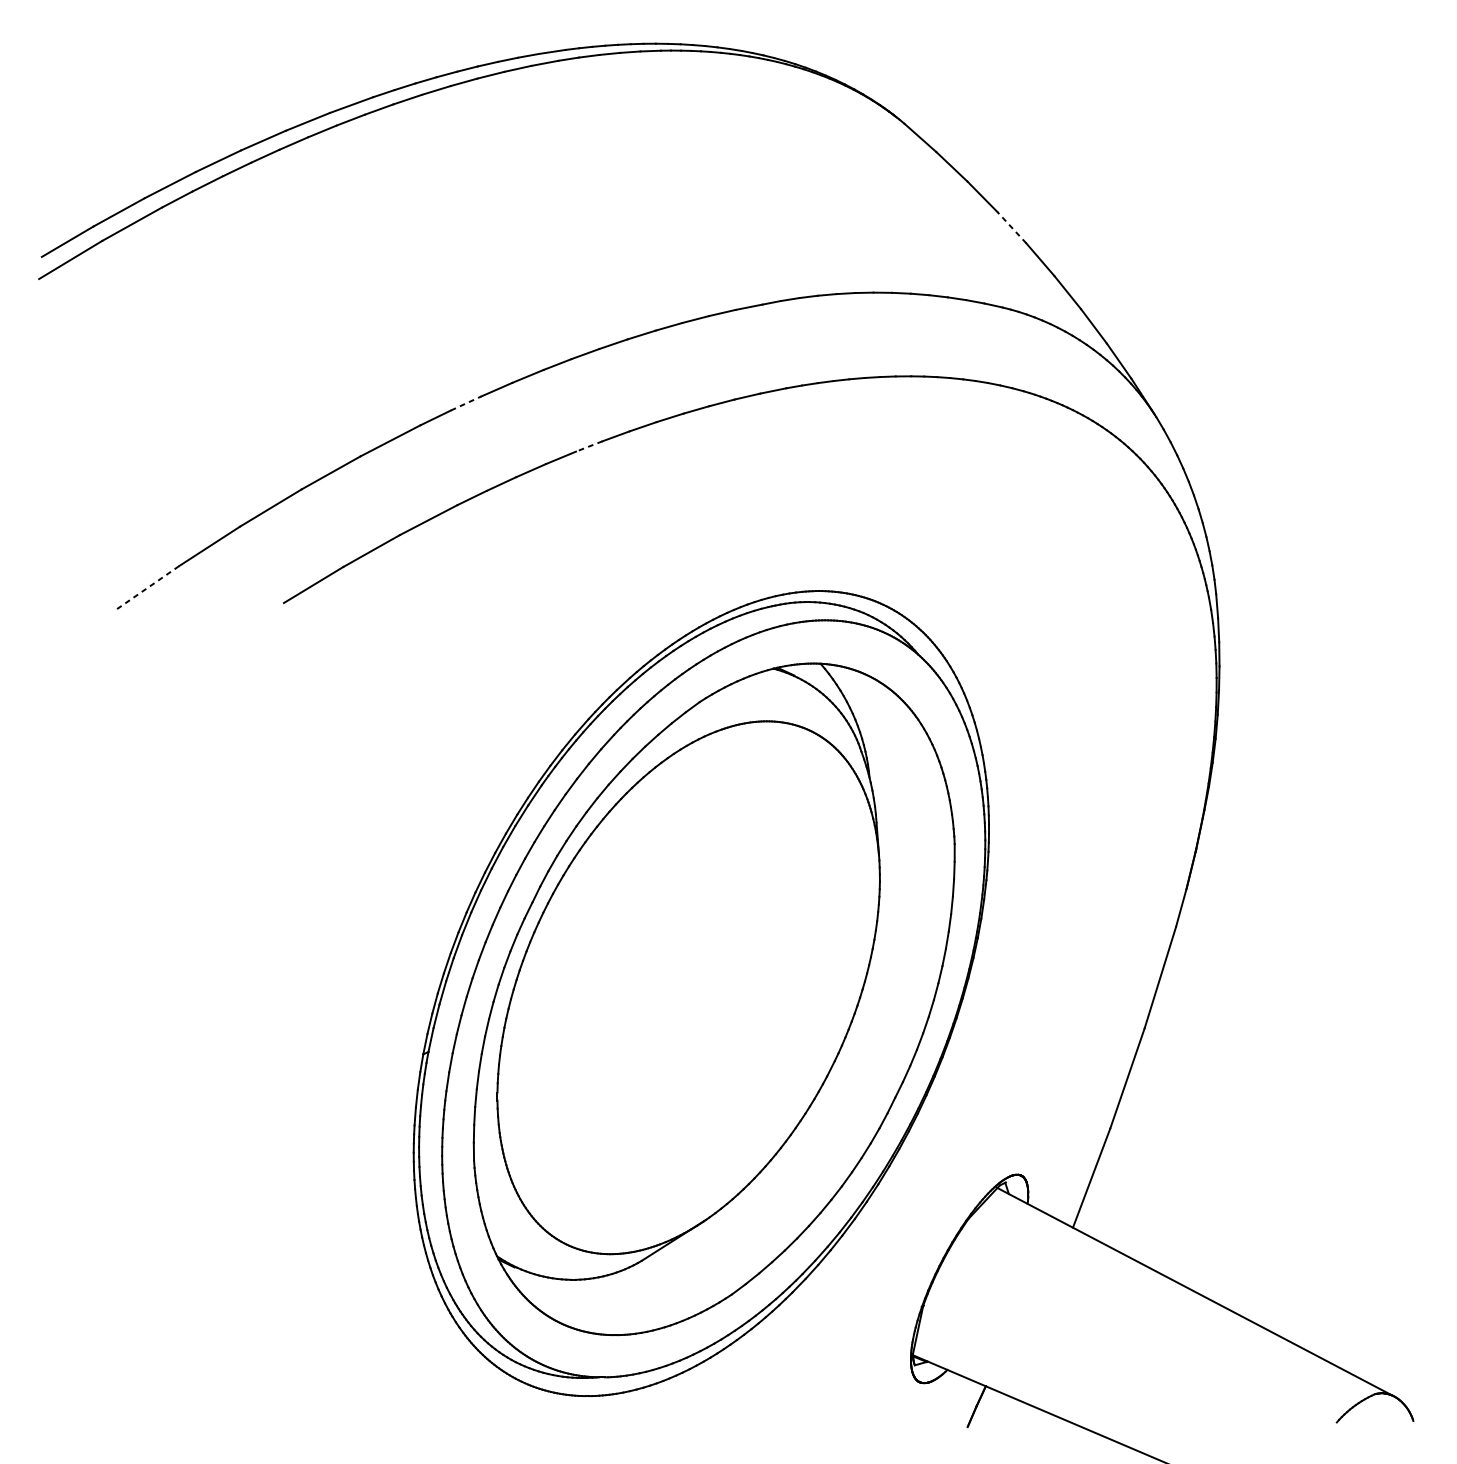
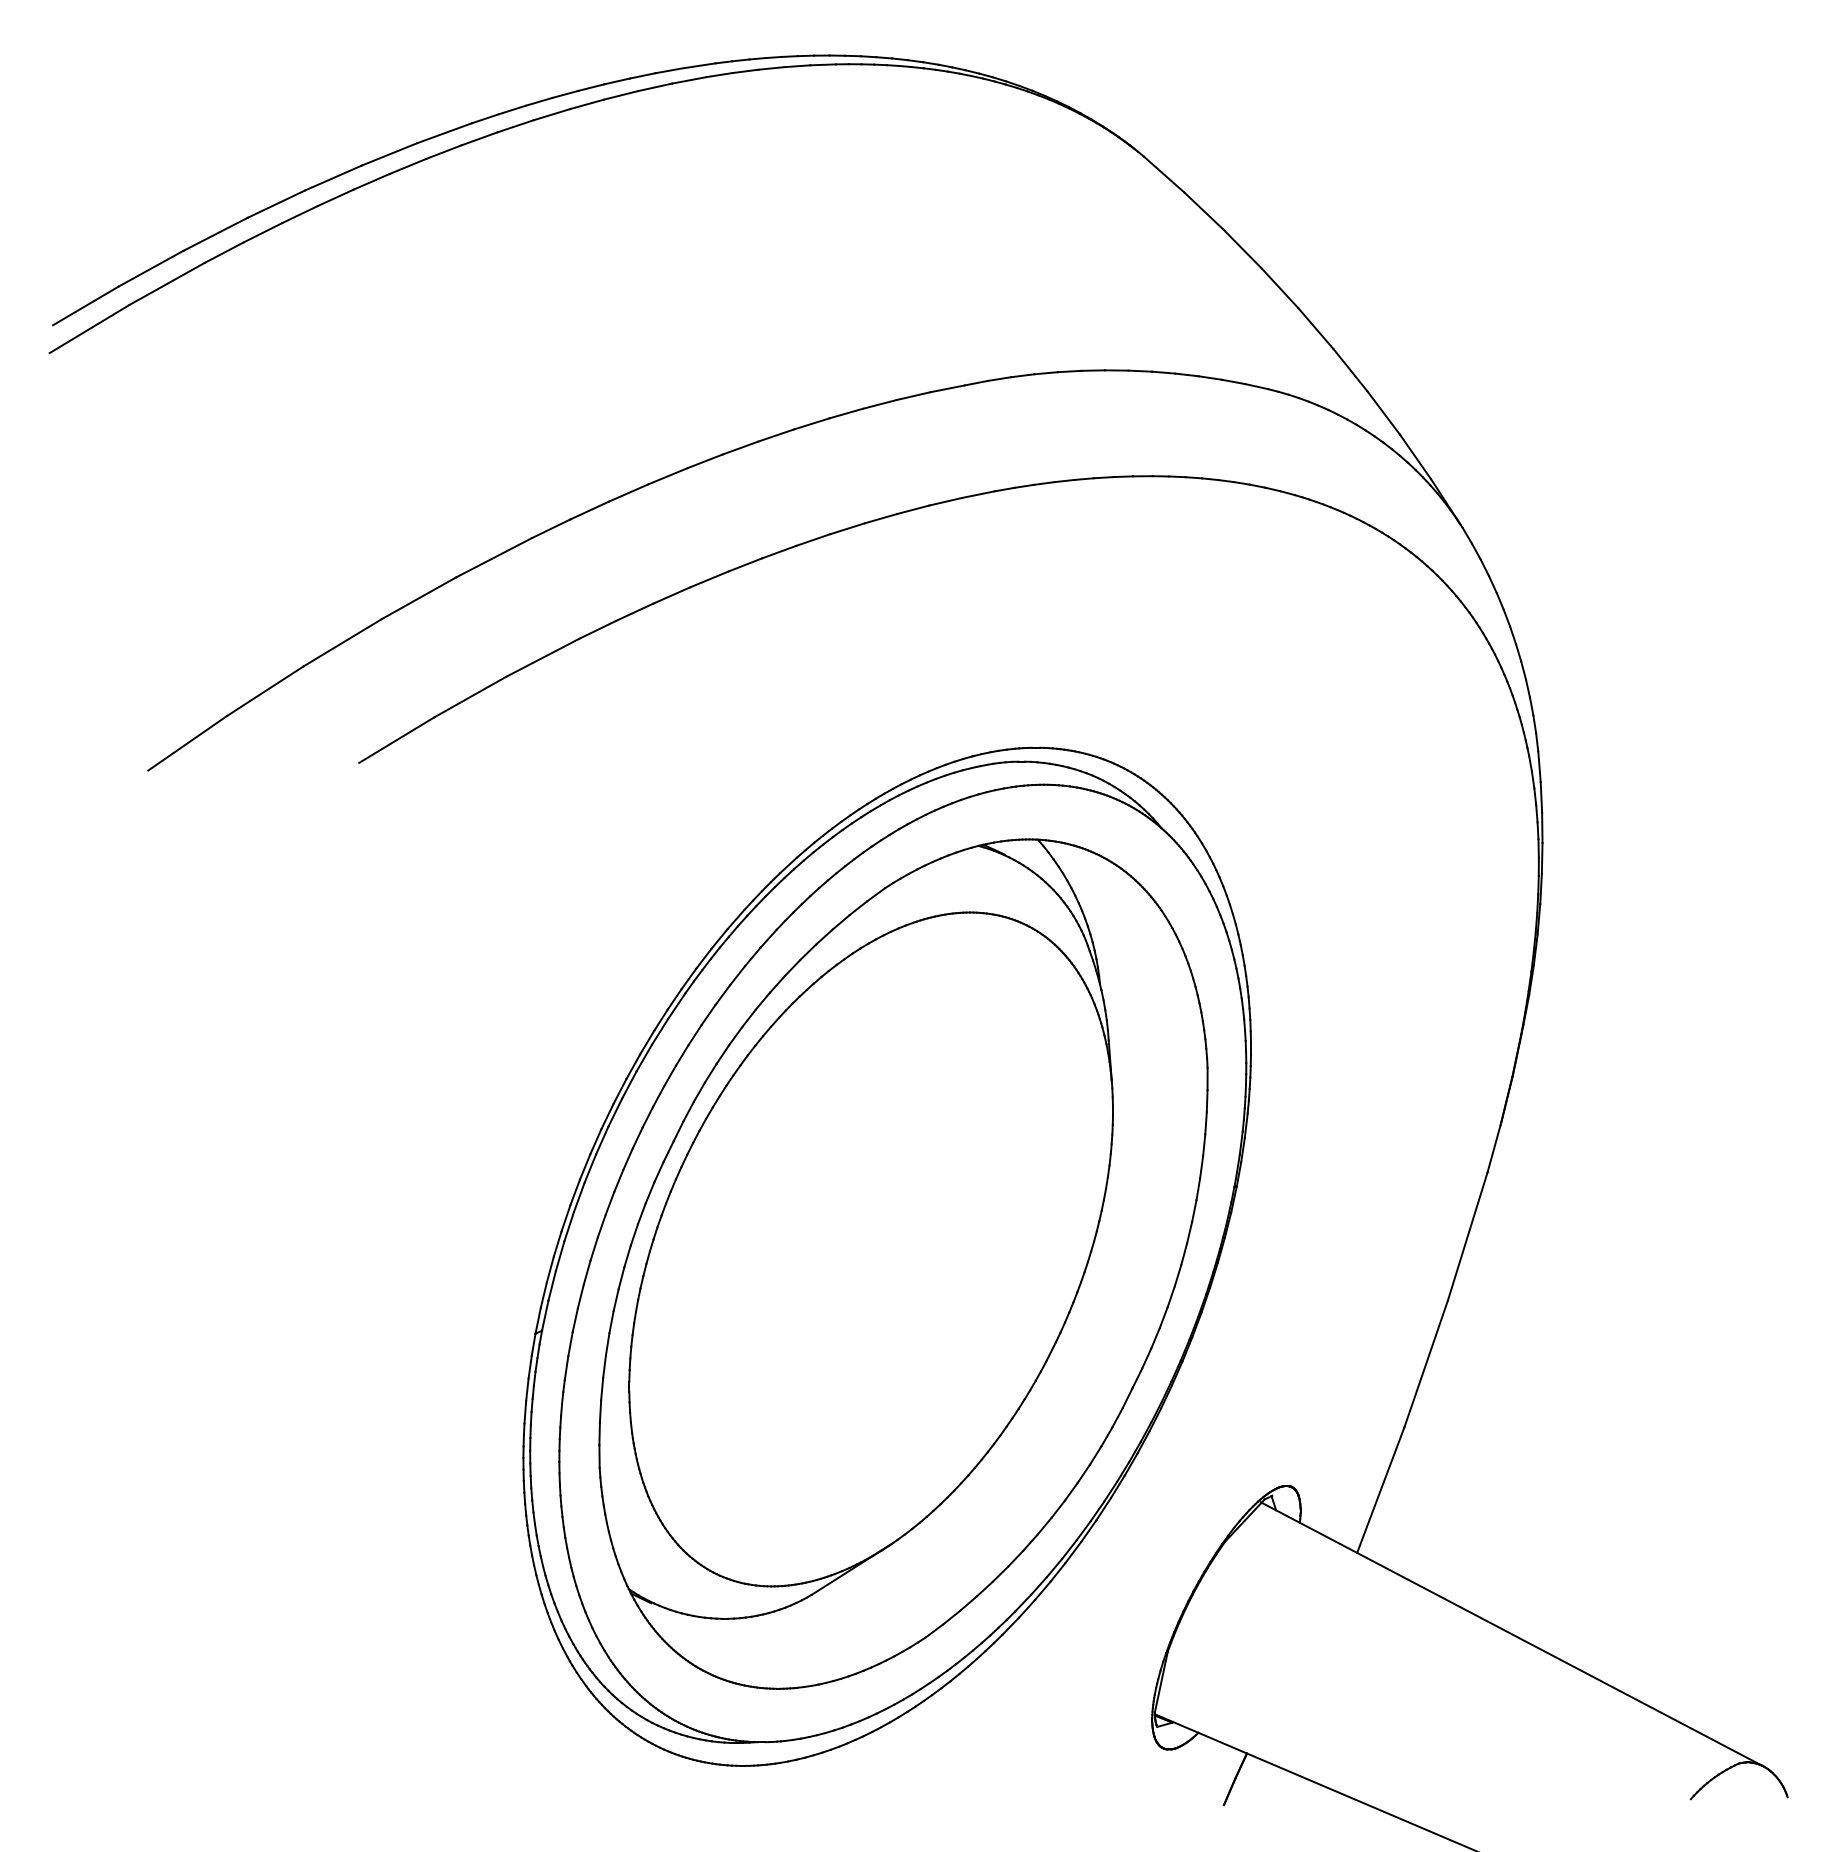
line: (1011, 227) -> (1279, 287), dashed -> solid
line: (466, 403) -> (590, 510), dashed -> solid
line: (589, 446) -> (745, 565), dashed -> solid
line: (148, 587) -> (187, 743), dashed -> solid

